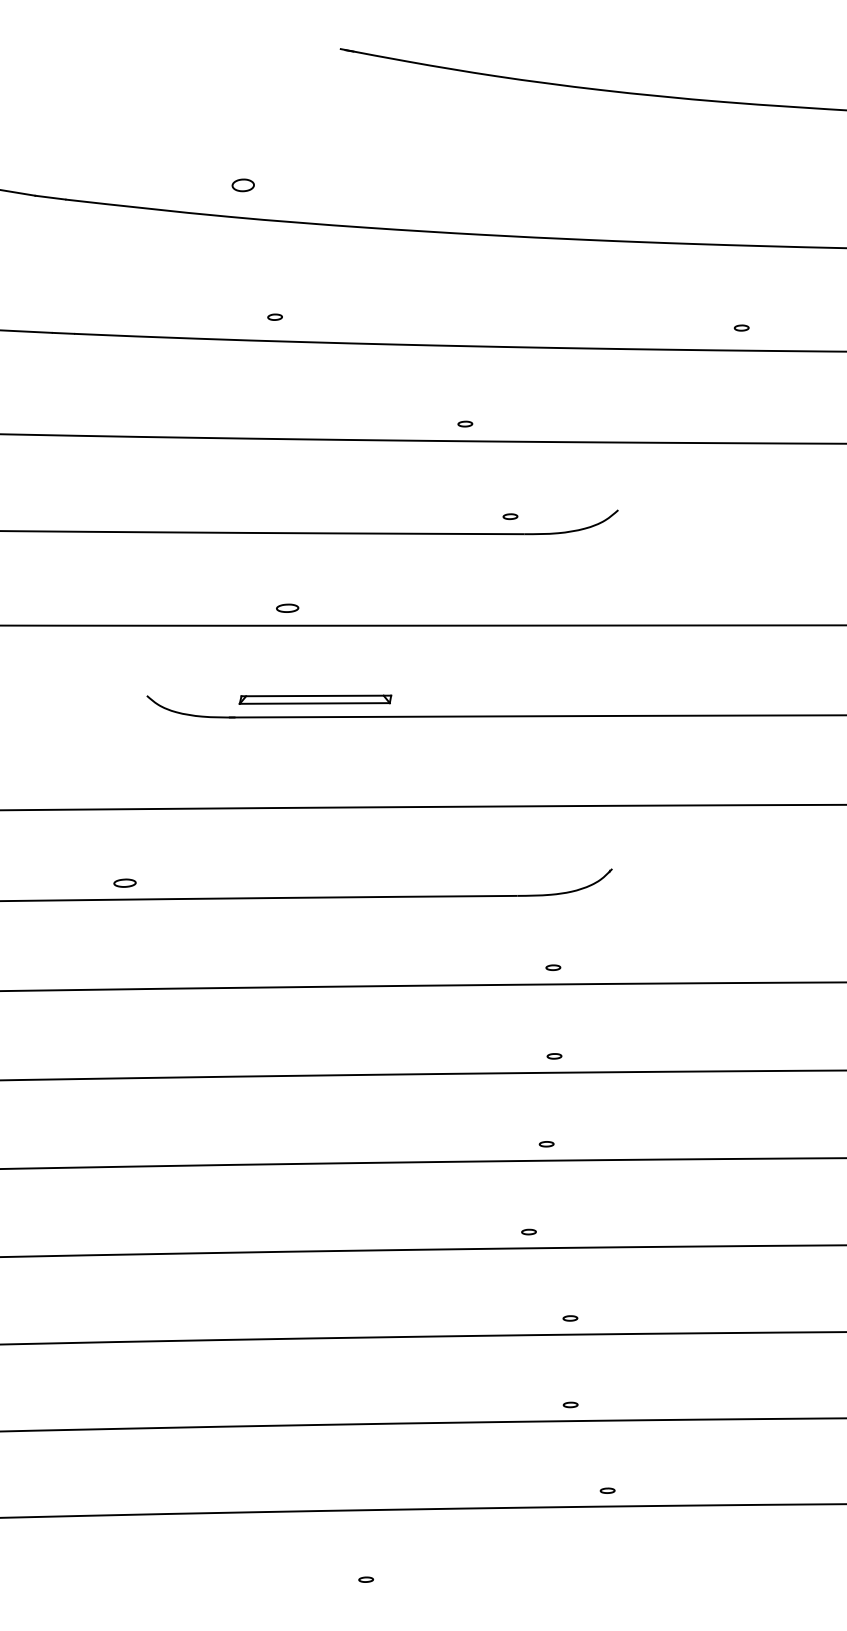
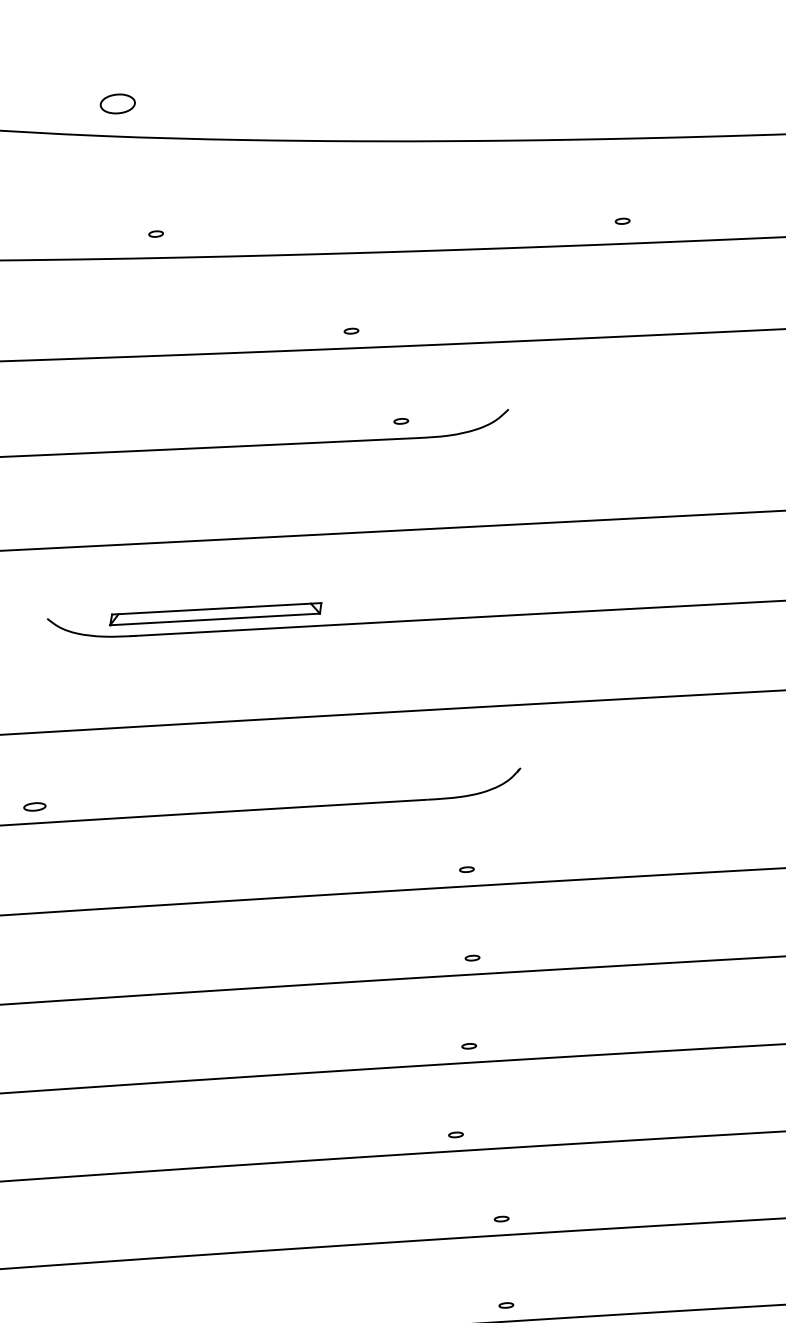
part: (242, 185) -> (116, 104), size x1.6
part: (287, 607) -> (183, 523), removed
part: (315, 699) -> (215, 613), size x1.4

